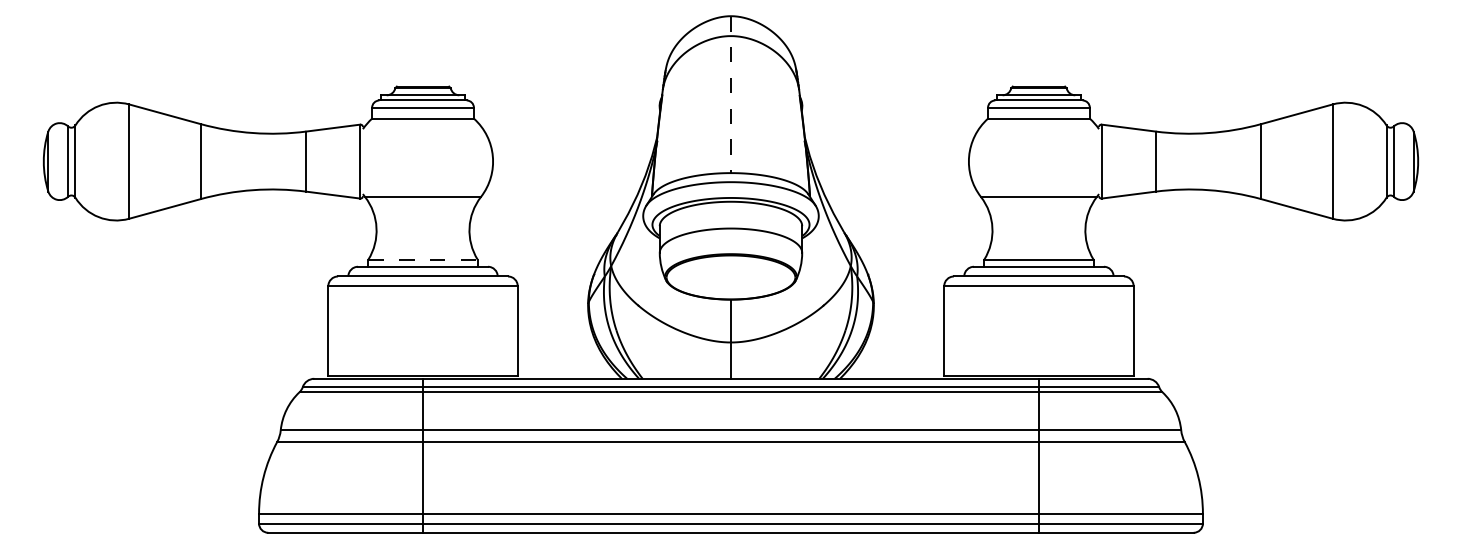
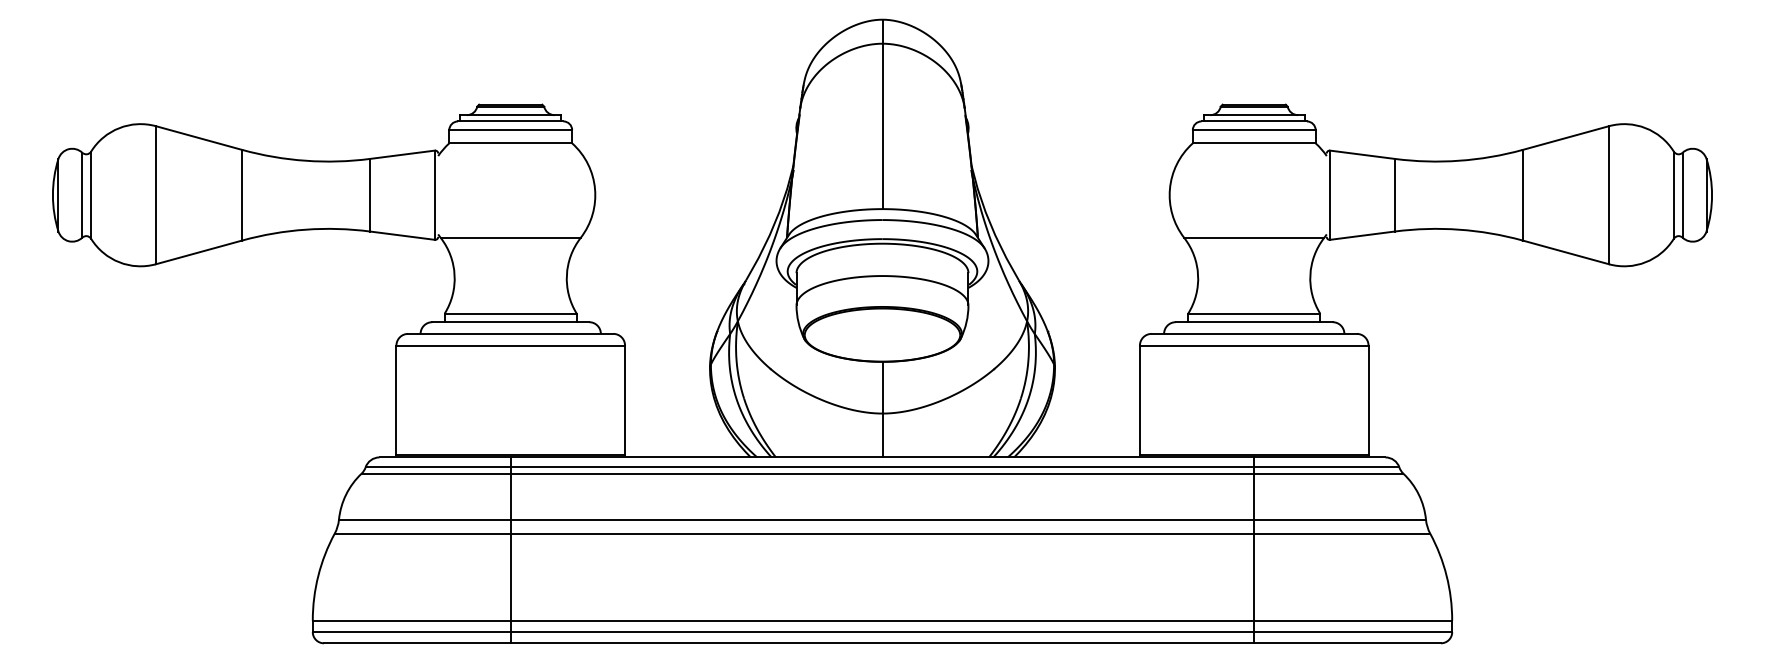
line: (731, 94) -> (882, 114), dashed -> solid
line: (422, 259) -> (510, 313), dashed -> solid

